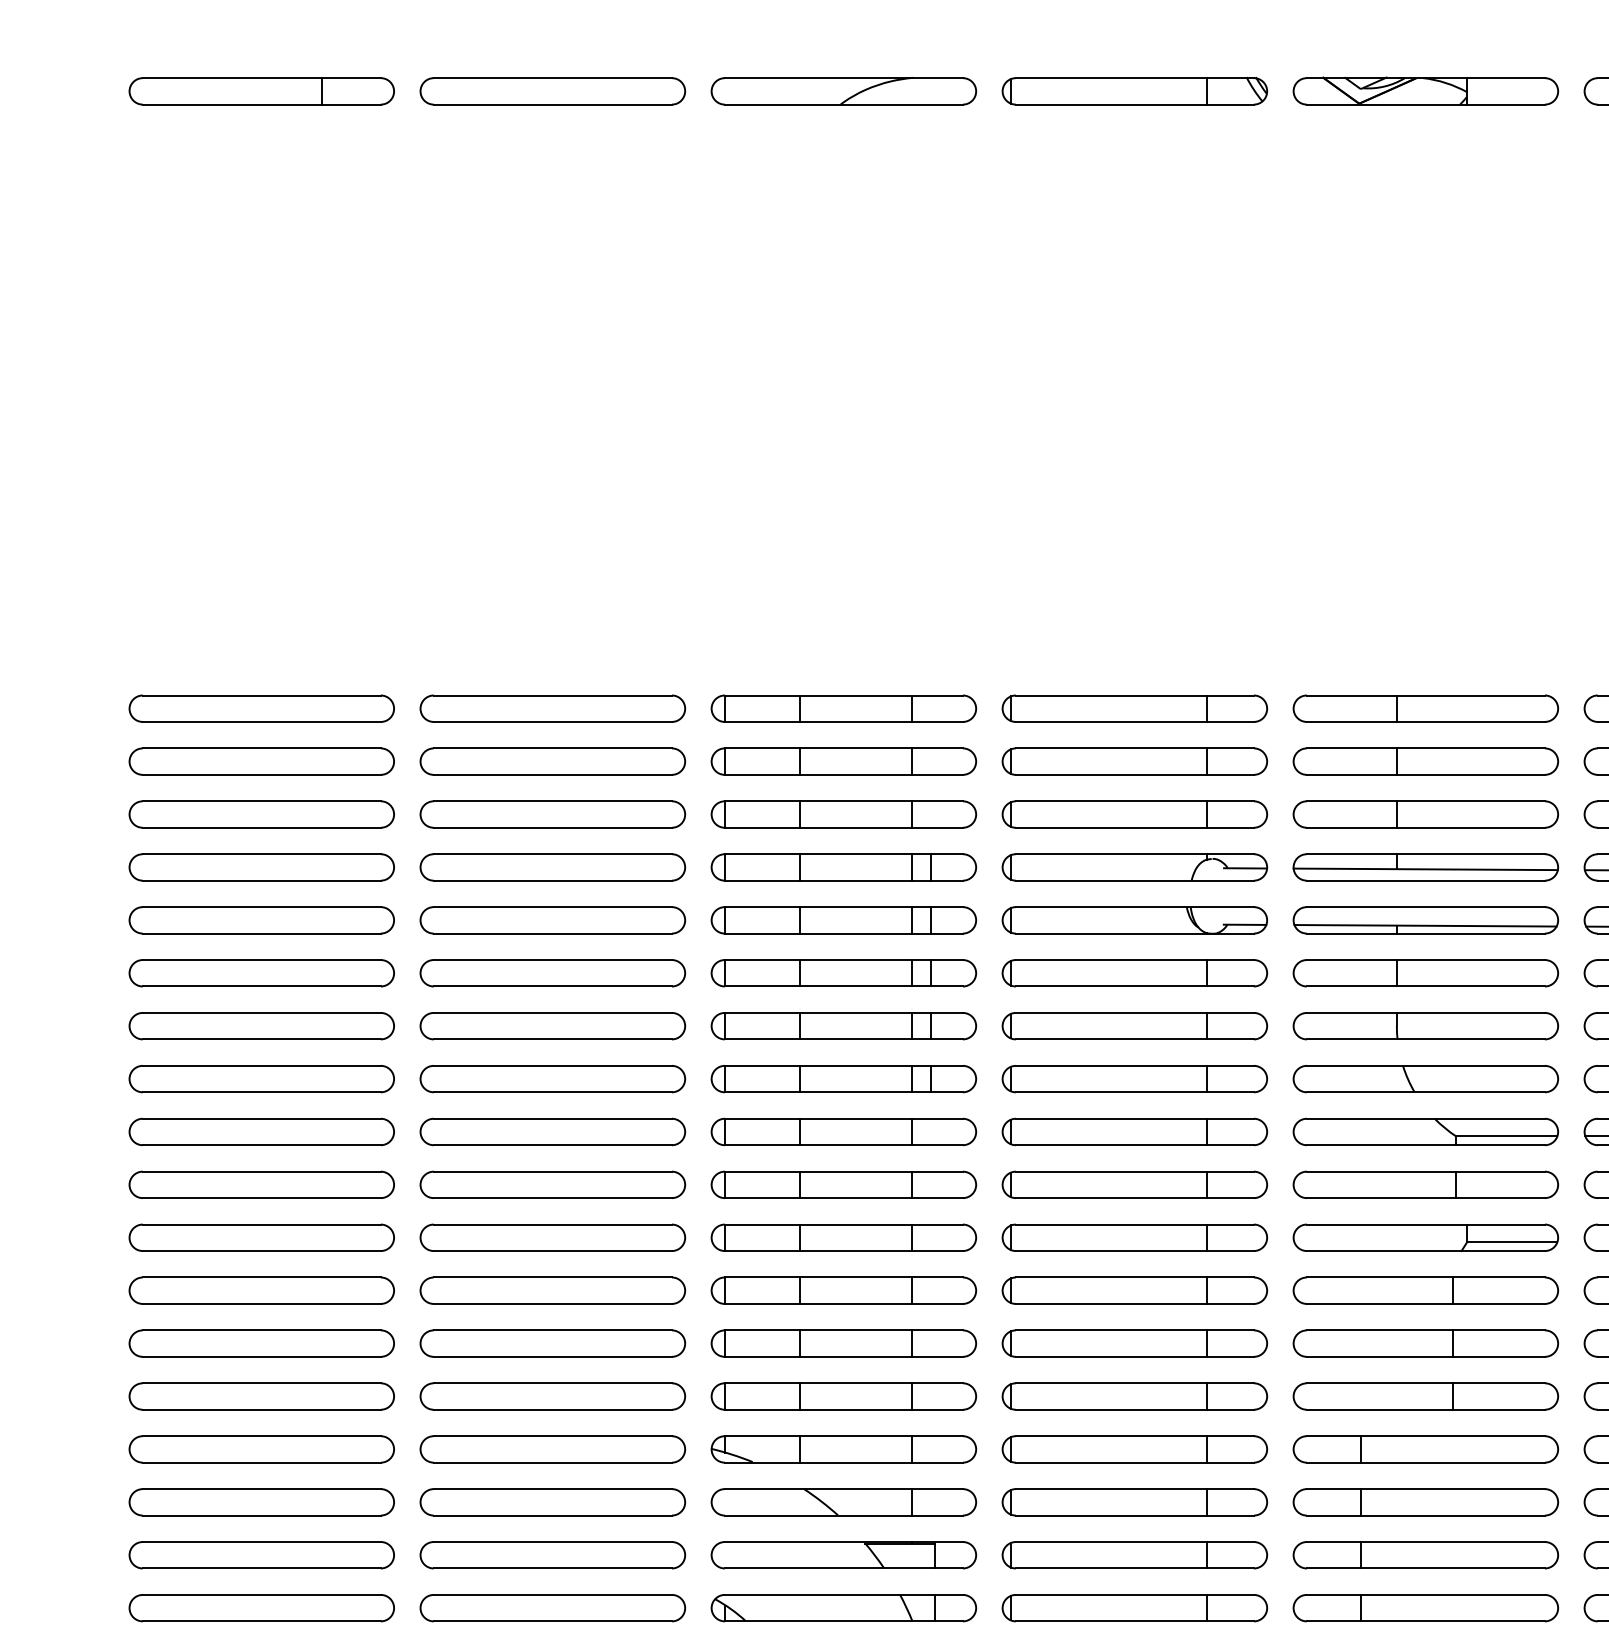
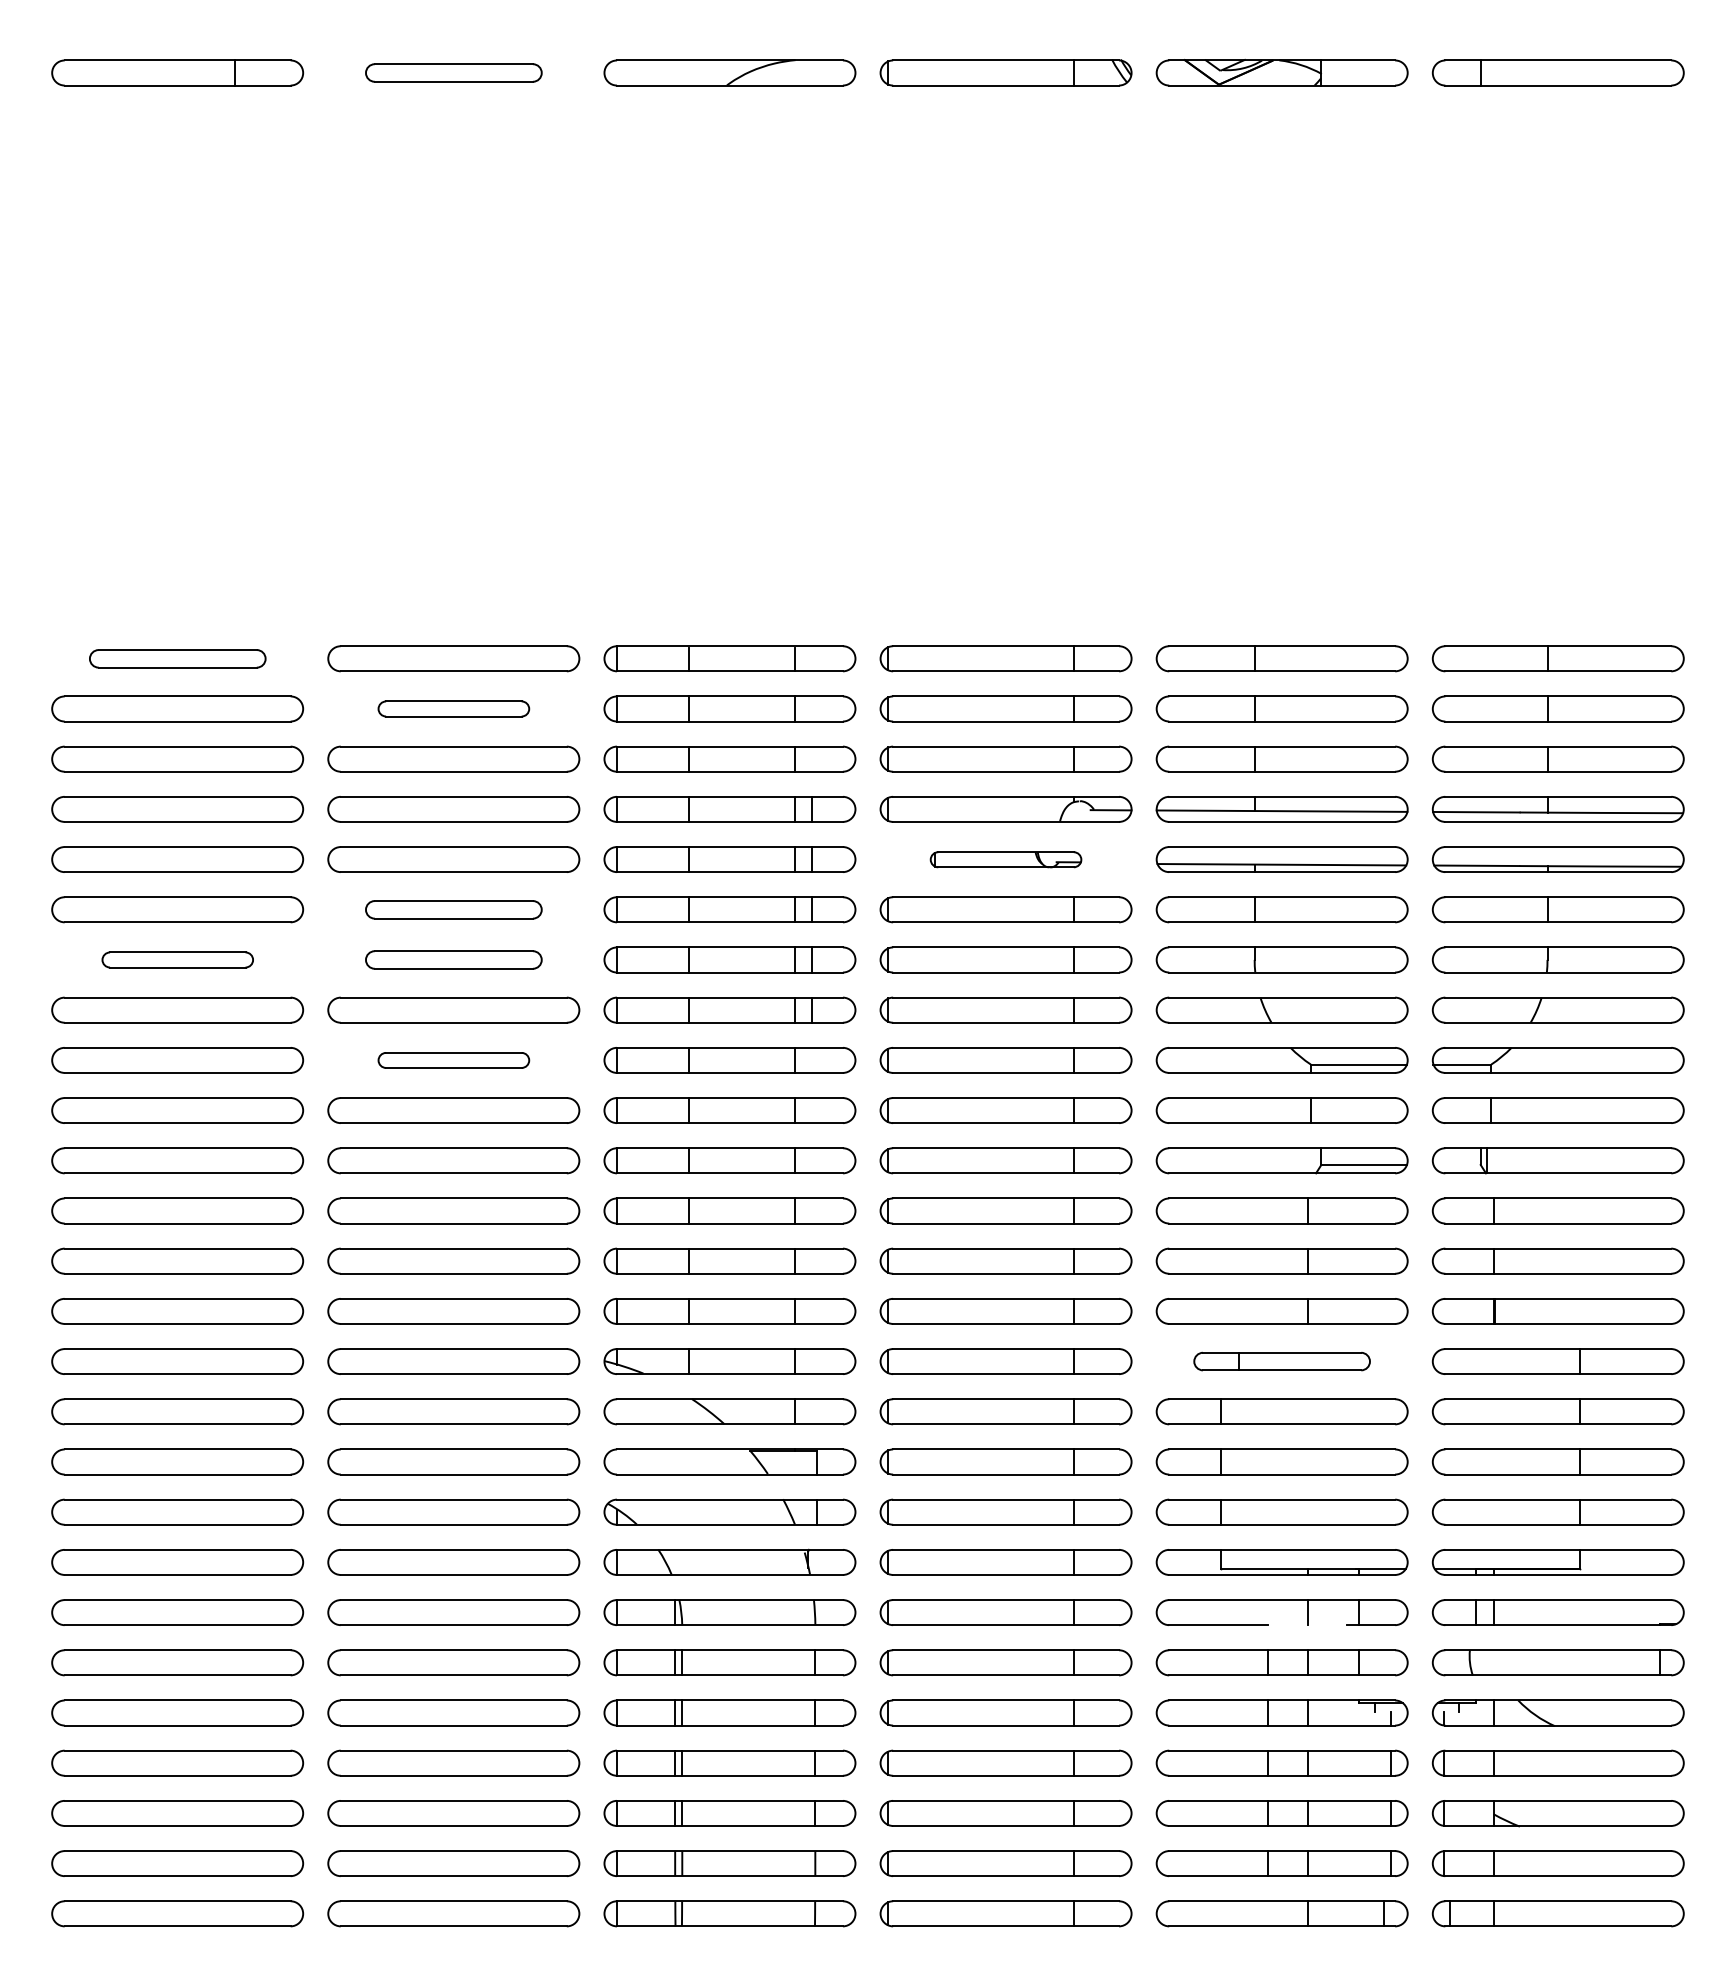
part: (552, 90) -> (453, 72), size x0.7
part: (261, 708) -> (177, 658), size x0.7
part: (552, 761) -> (453, 708), size x0.6
part: (1134, 920) -> (1005, 859), size x0.6
part: (552, 972) -> (453, 909), size x0.7
part: (261, 1025) -> (177, 959), size x0.6
part: (552, 1025) -> (453, 959), size x0.7
part: (552, 1132) -> (453, 1060), size x0.6
part: (1425, 1449) -> (1281, 1361), size x0.7

